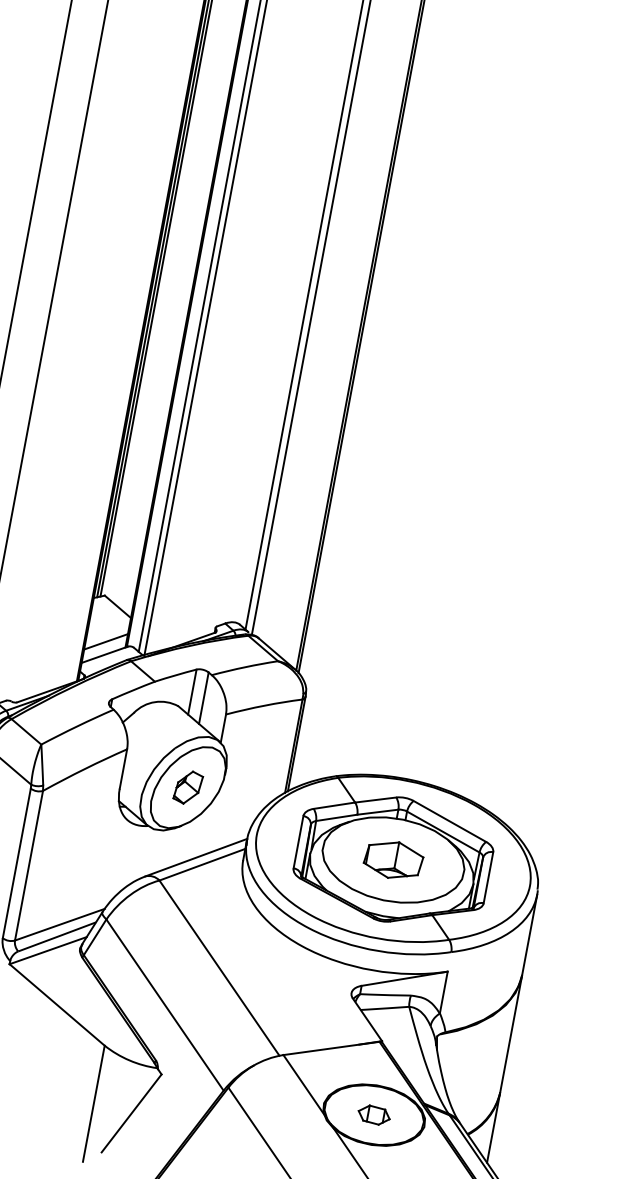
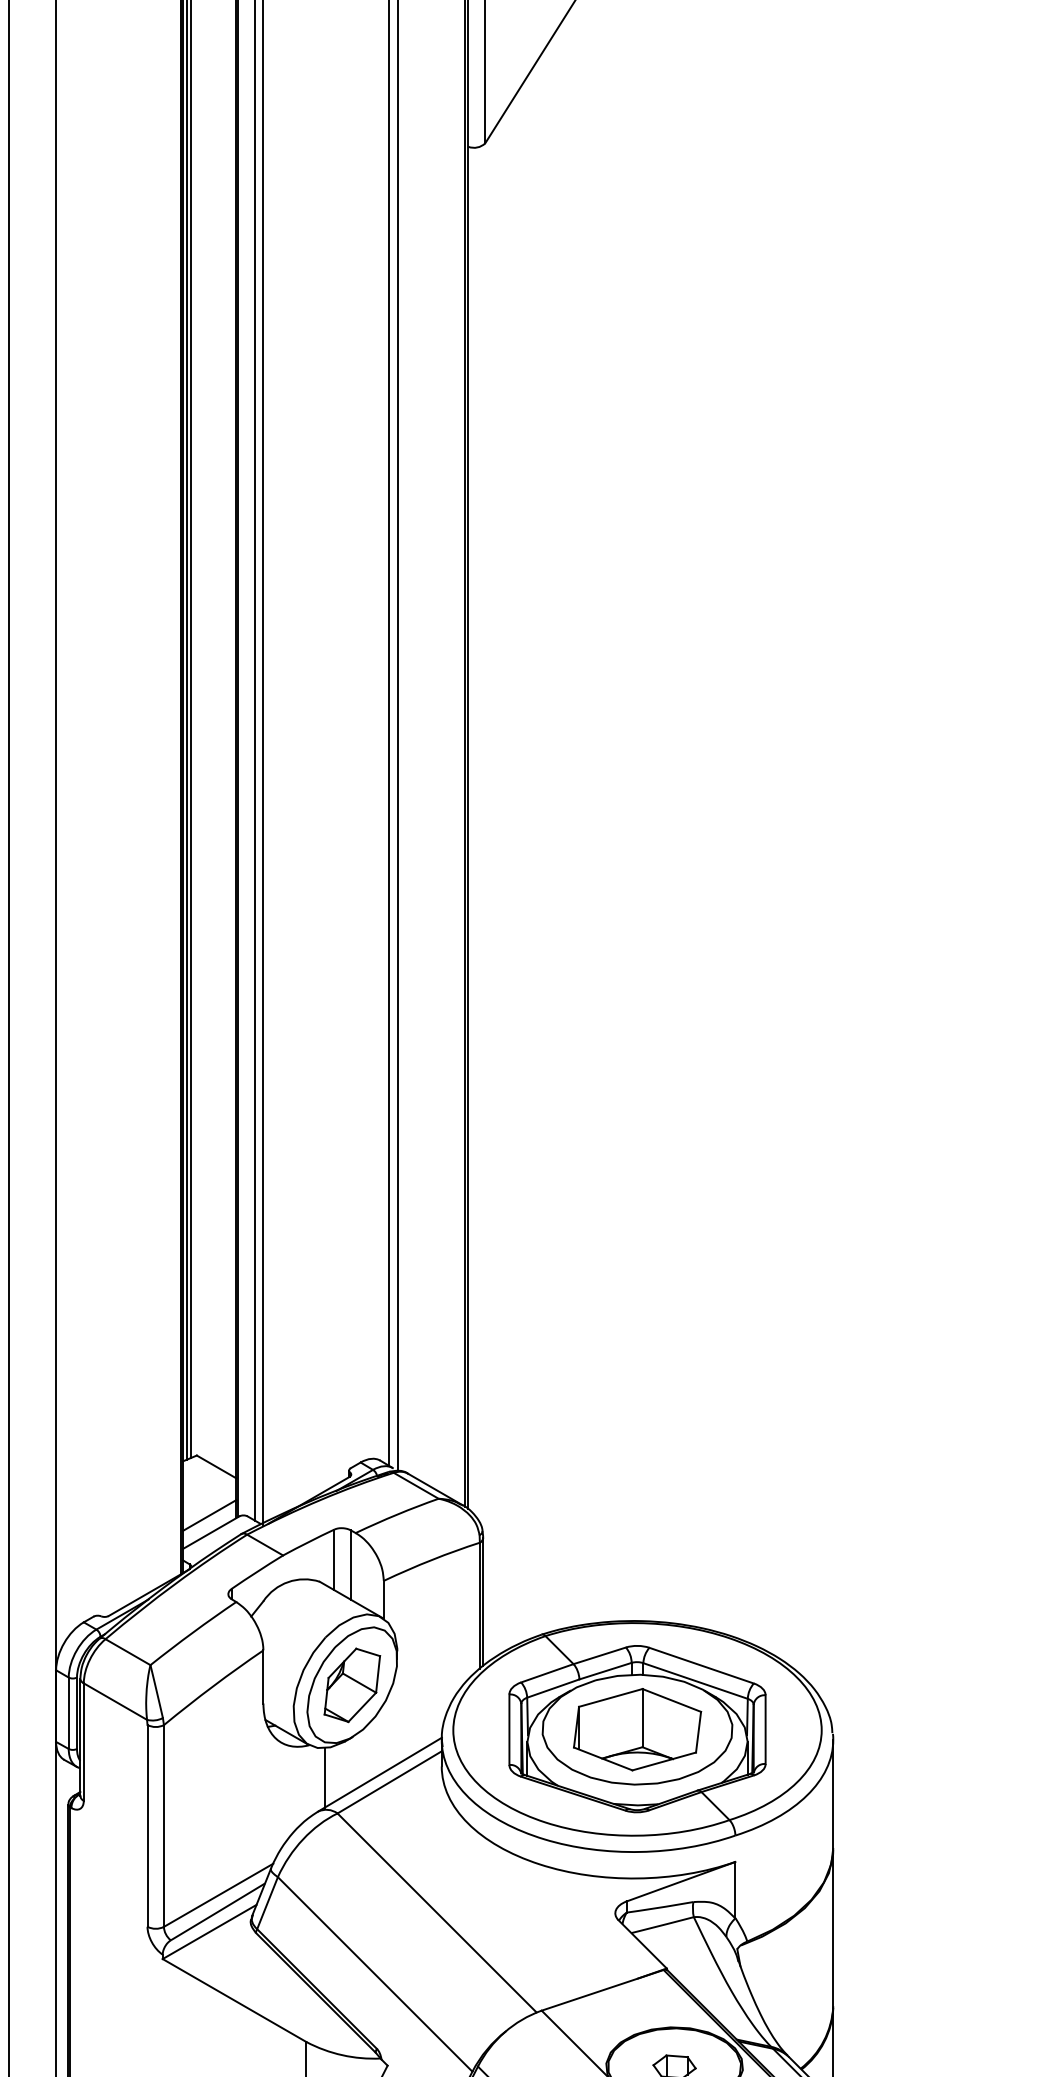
part: (188, 787) -> (352, 1685), size x1.67
line: (154, 852) -> (324, 1777), added
part: (393, 859) -> (637, 1729), size x1.67

